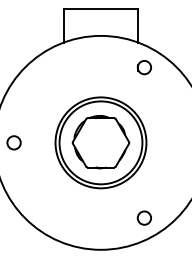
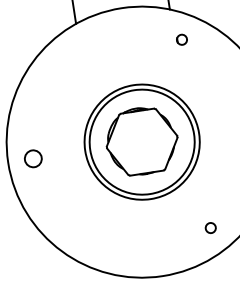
circle: (143, 67) -> (180, 39), size x0.6
circle: (143, 217) -> (209, 227), size x0.6

